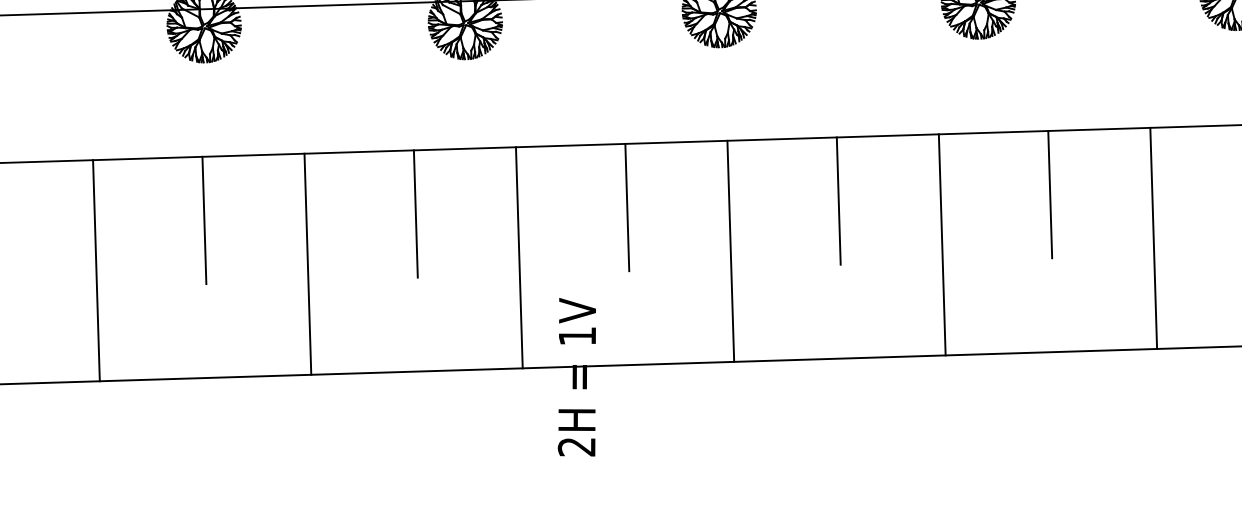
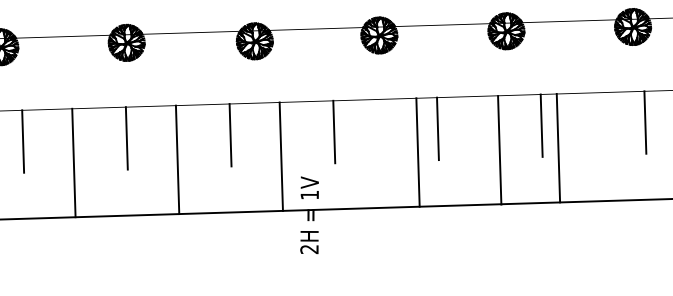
line: (1153, 237) -> (558, 147), moved
line: (941, 245) -> (499, 150), moved
line: (729, 251) -> (417, 152), moved

